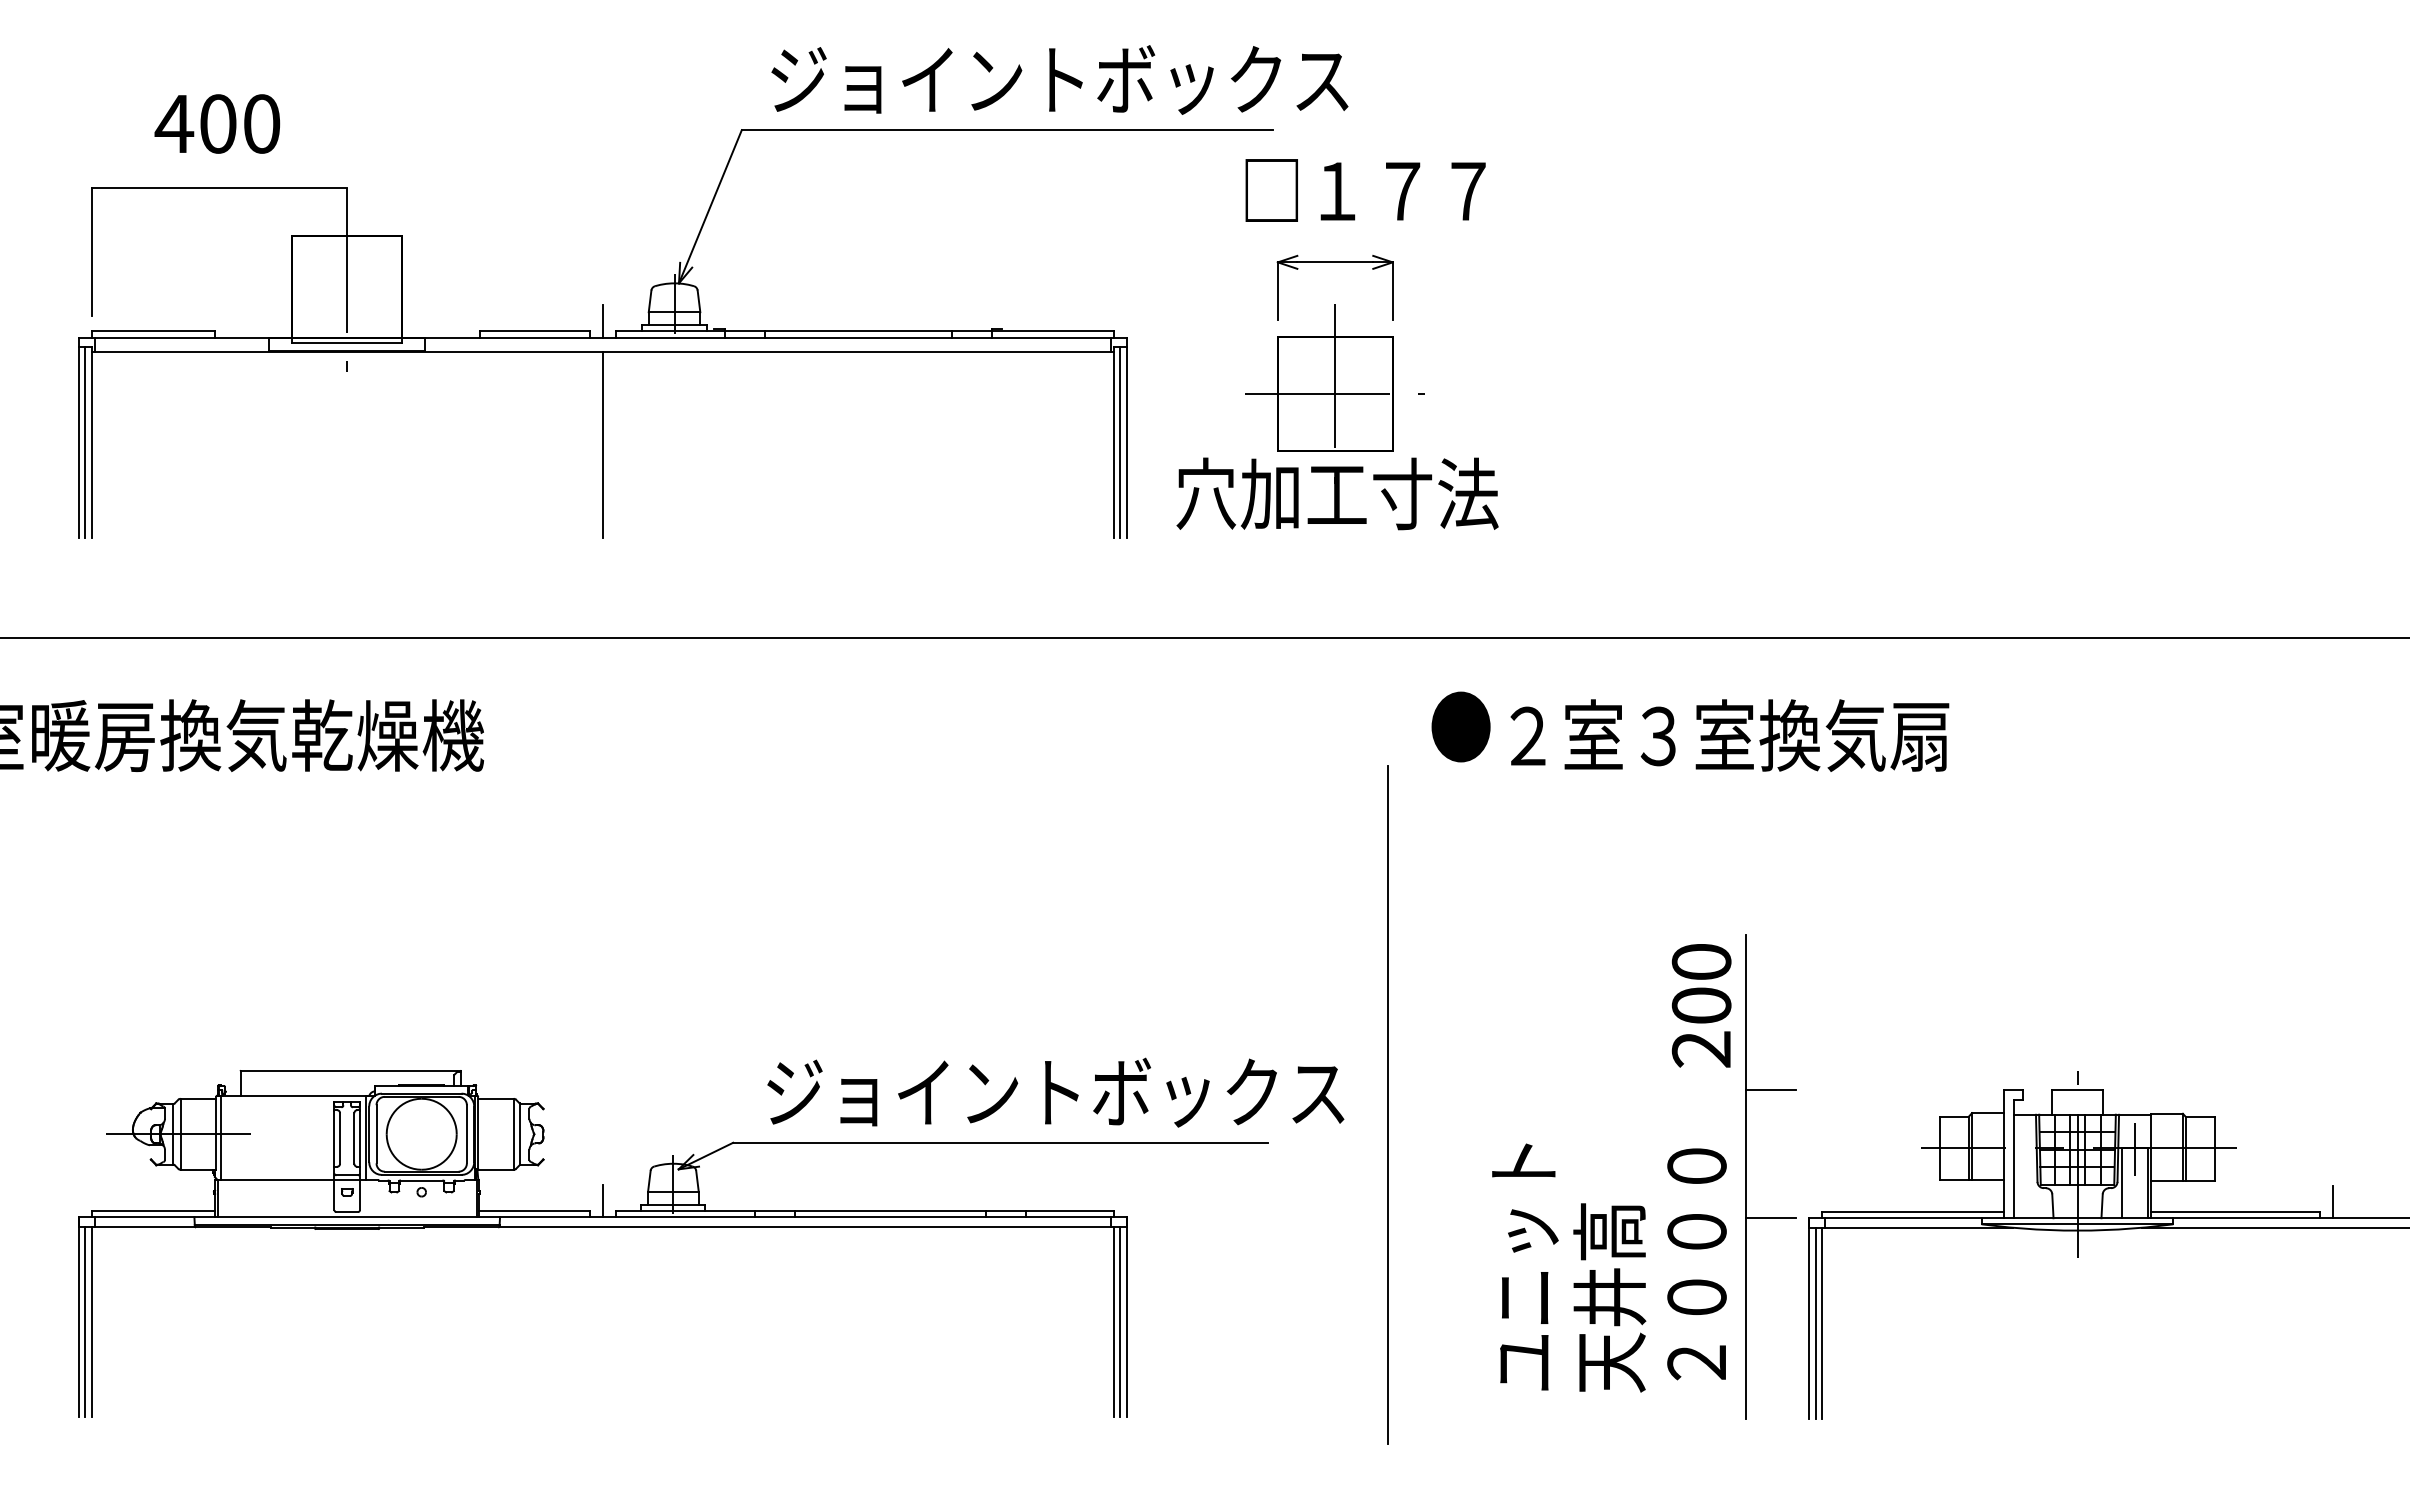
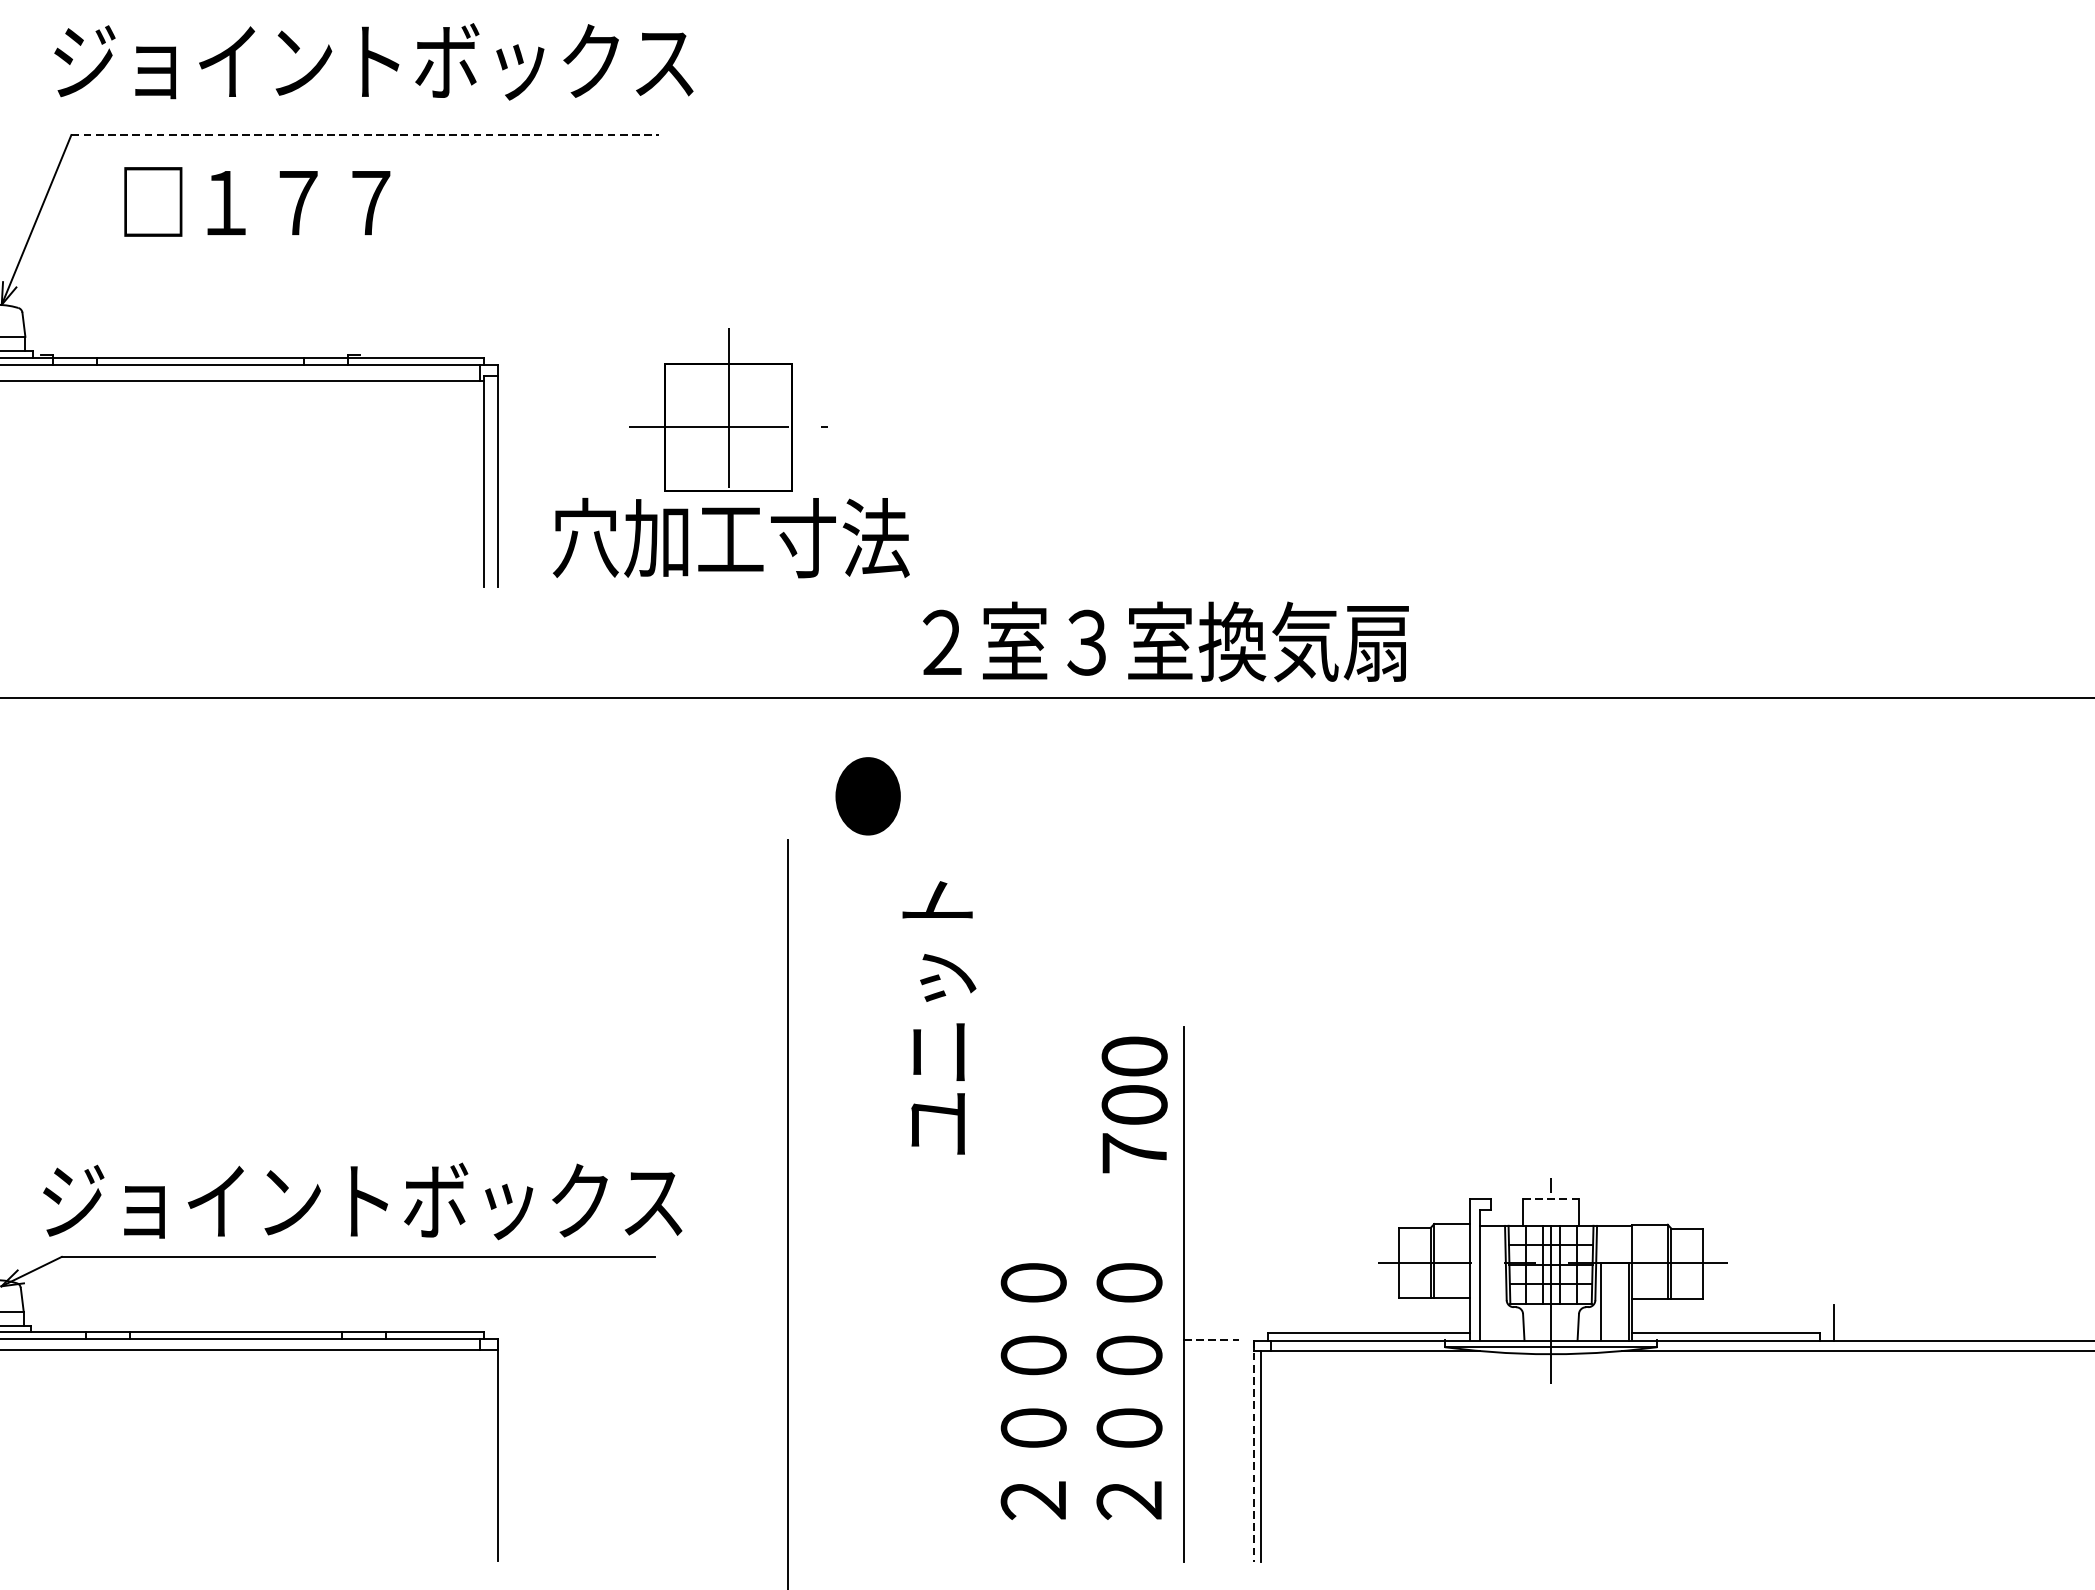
text: (1059, 79) -> (373, 61), moved
line: (1007, 130) -> (365, 135), solid -> dashed
text: (1365, 190) -> (257, 201), moved
part: (1334, 262) -> (727, 281), removed
line: (1120, 442) -> (490, 481), removed
text: (1729, 735) -> (1165, 641), moved
text: (1700, 1049) -> (1133, 1153), 200 -> 700
line: (1771, 1090) -> (1212, 1198), removed
line: (2077, 1090) -> (1551, 1198), solid -> dashed
text: (1055, 1092) -> (362, 1201), moved
line: (2135, 1149) -> (1615, 1264), removed
line: (1771, 1218) -> (1212, 1340), solid -> dashed
text: (1525, 1266) -> (939, 1017), moved
text: (1609, 1270) -> (1032, 1398), 天井高 -> ２０００
line: (1809, 1318) -> (1254, 1451), solid -> dashed
line: (1113, 1321) -> (483, 1454), removed
line: (1120, 1321) -> (490, 1454), removed
line: (1822, 1322) -> (1268, 1455), removed

